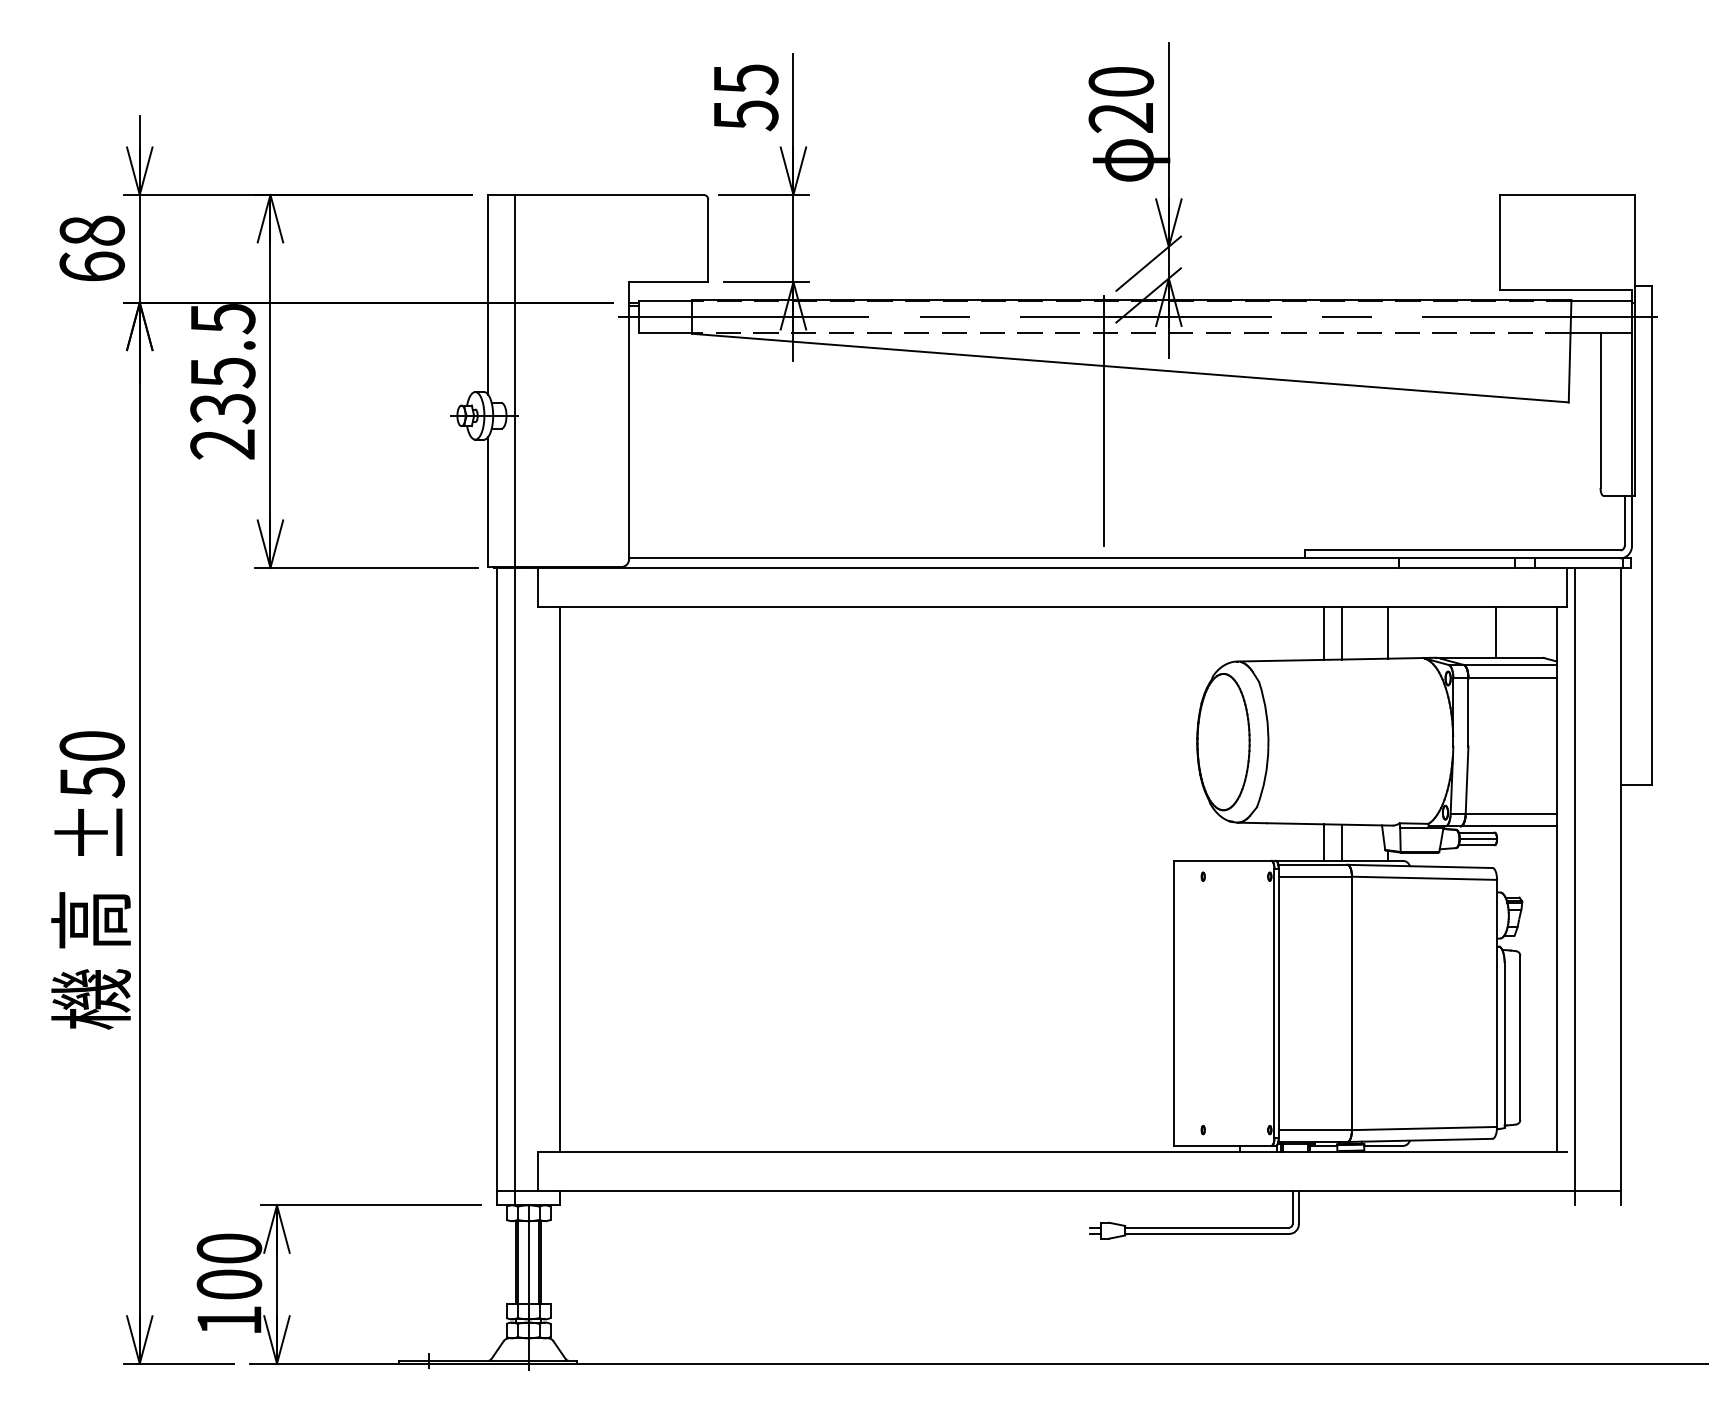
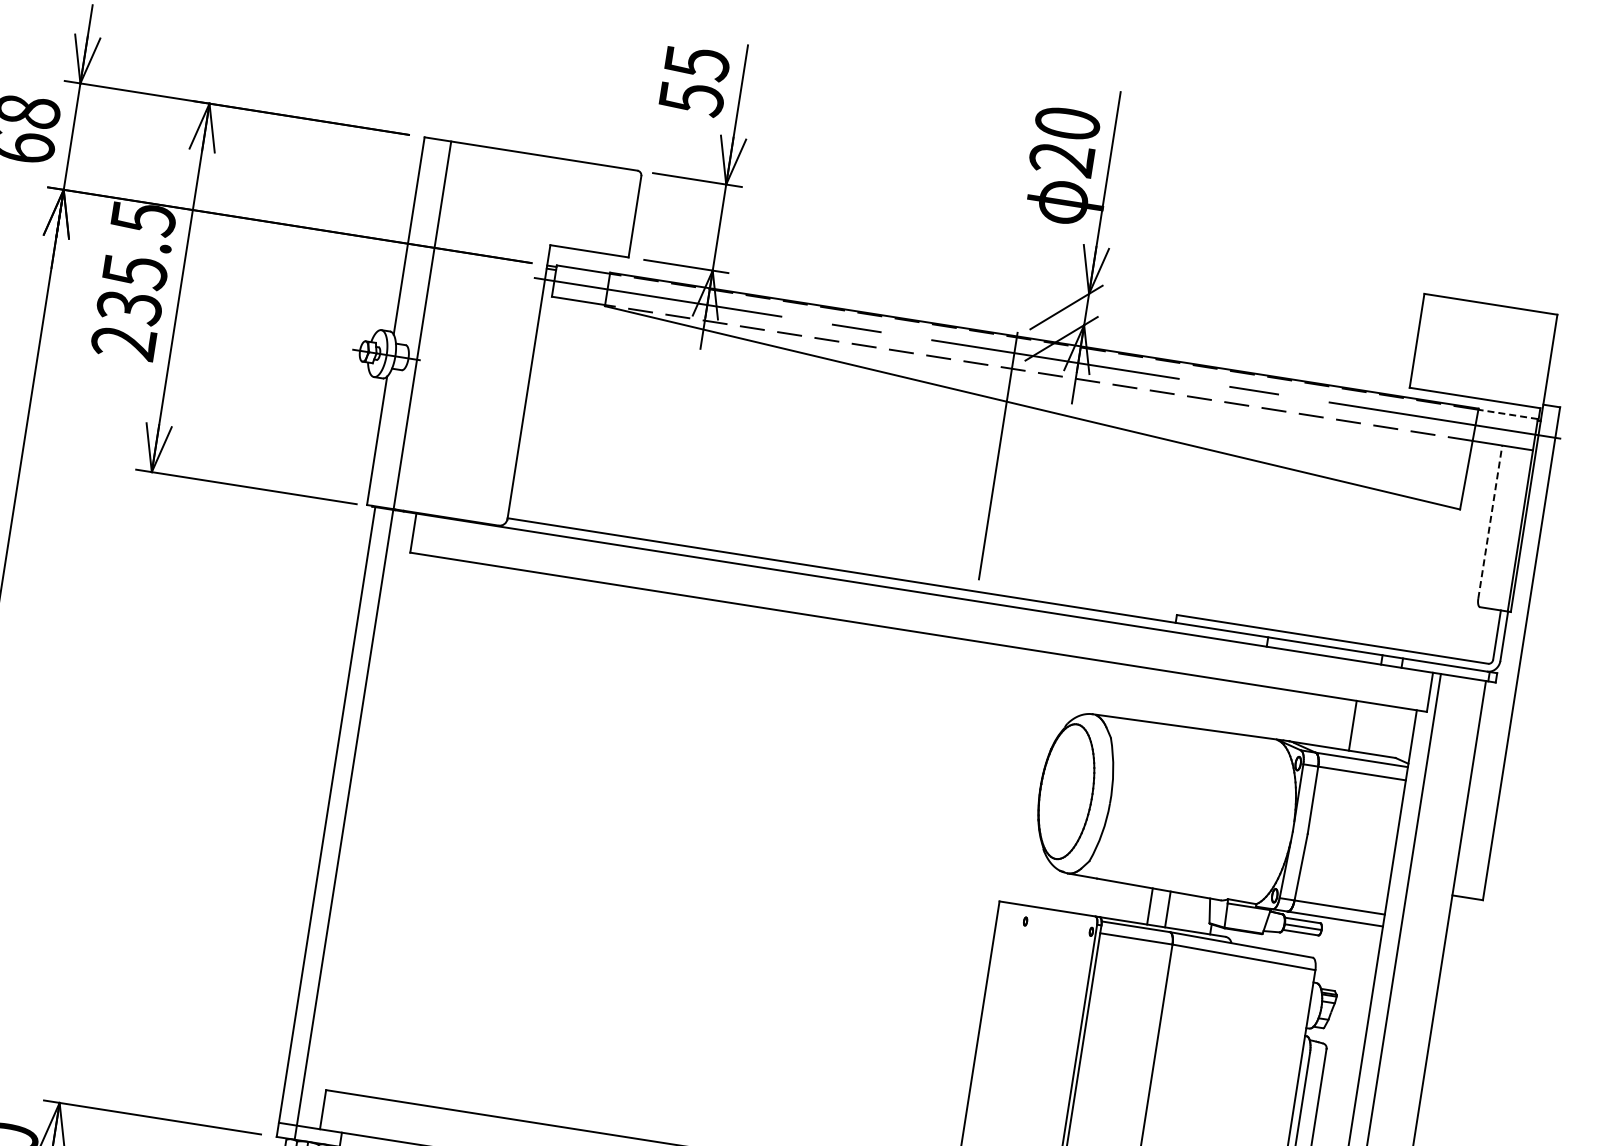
line: (1601, 301) -> (1508, 414), solid -> dashed
line: (1600, 410) -> (1490, 522), solid -> dashed
line: (1387, 632) -> (1245, 708), removed
line: (1323, 633) -> (1182, 699), removed
line: (1341, 633) -> (1199, 702), removed
line: (560, 879) -> (390, 824), removed

